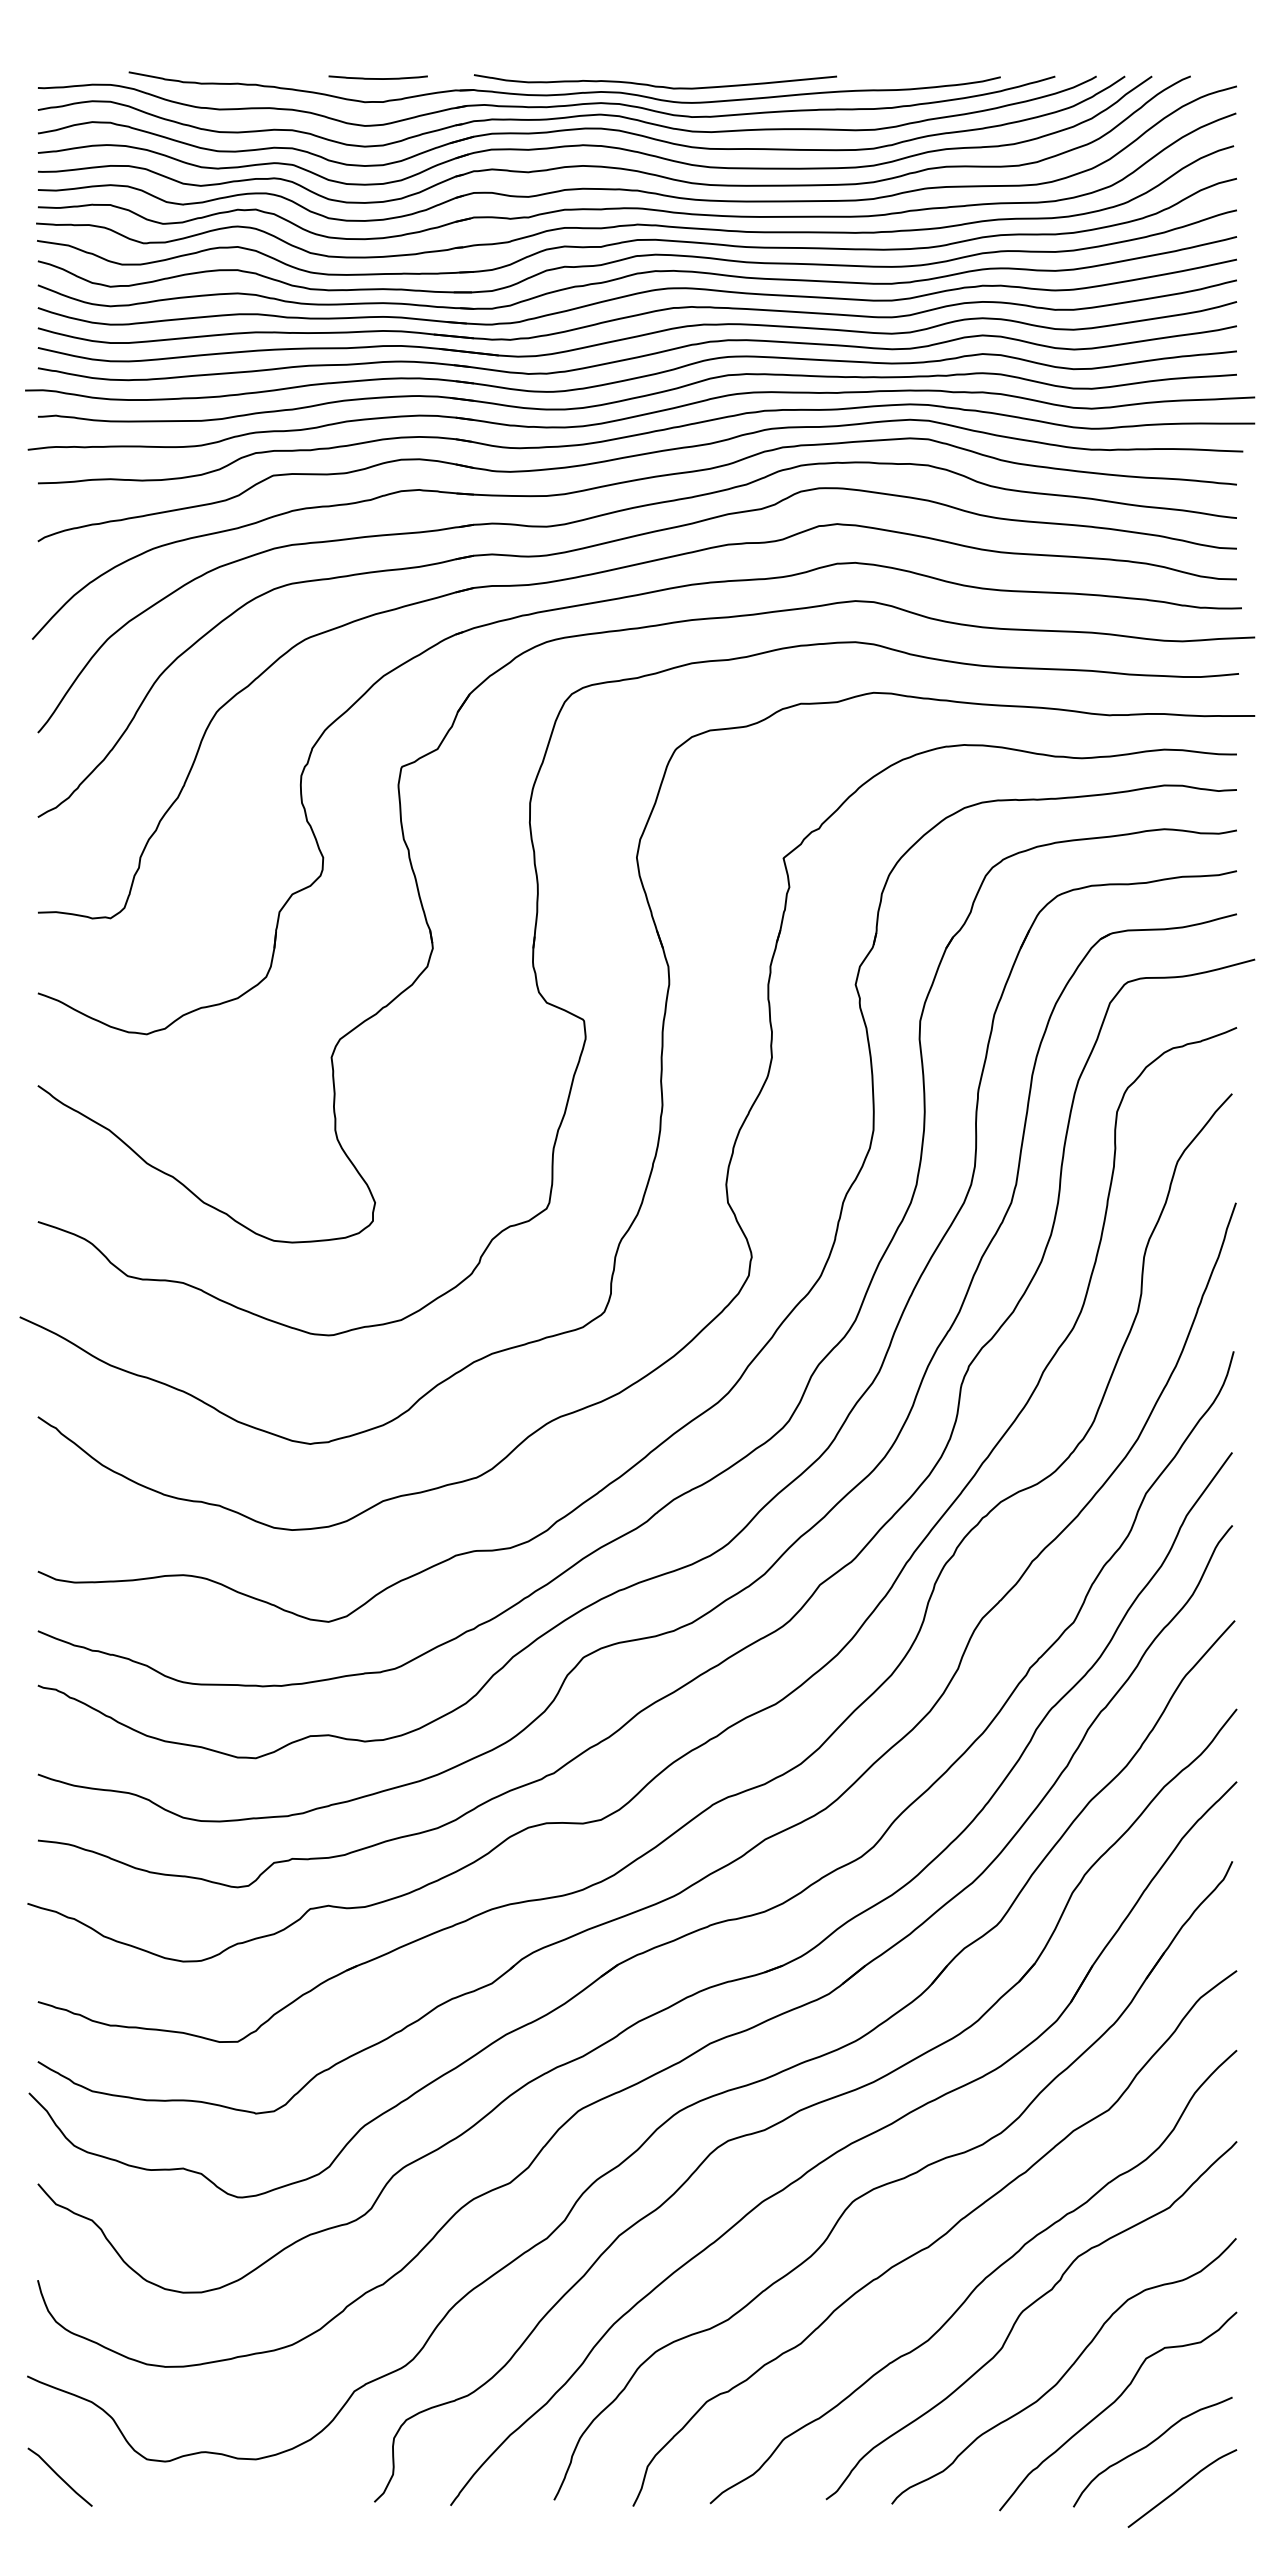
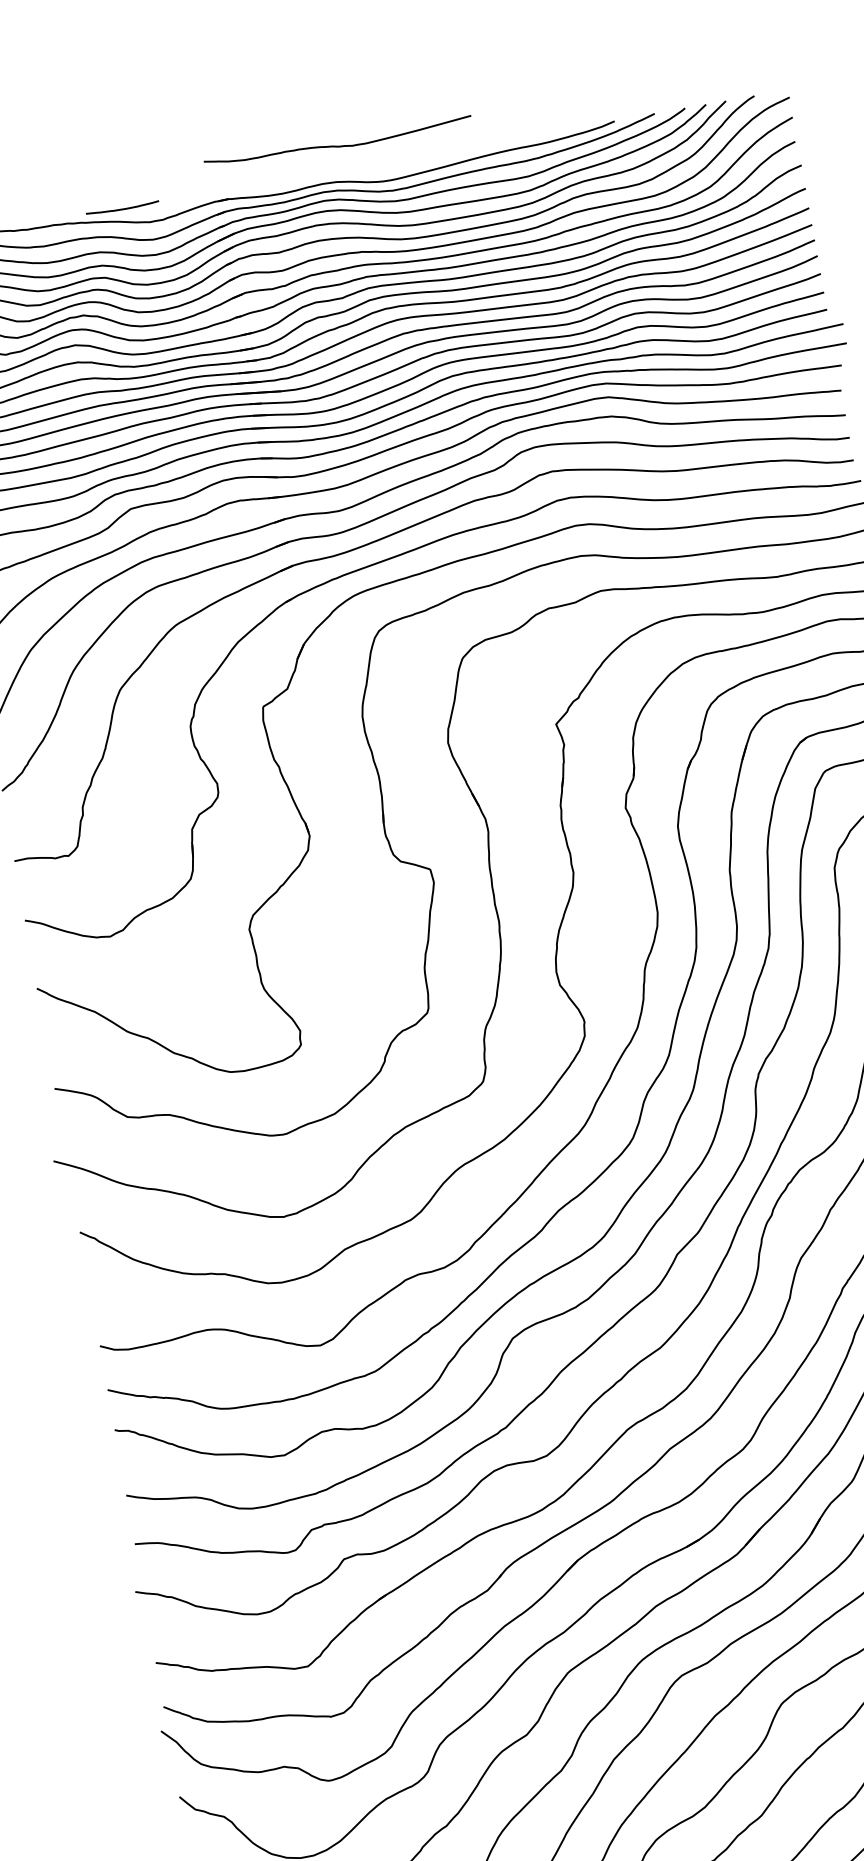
curve: (377, 78) -> (122, 209), moved
curve: (654, 85) -> (338, 146), moved

